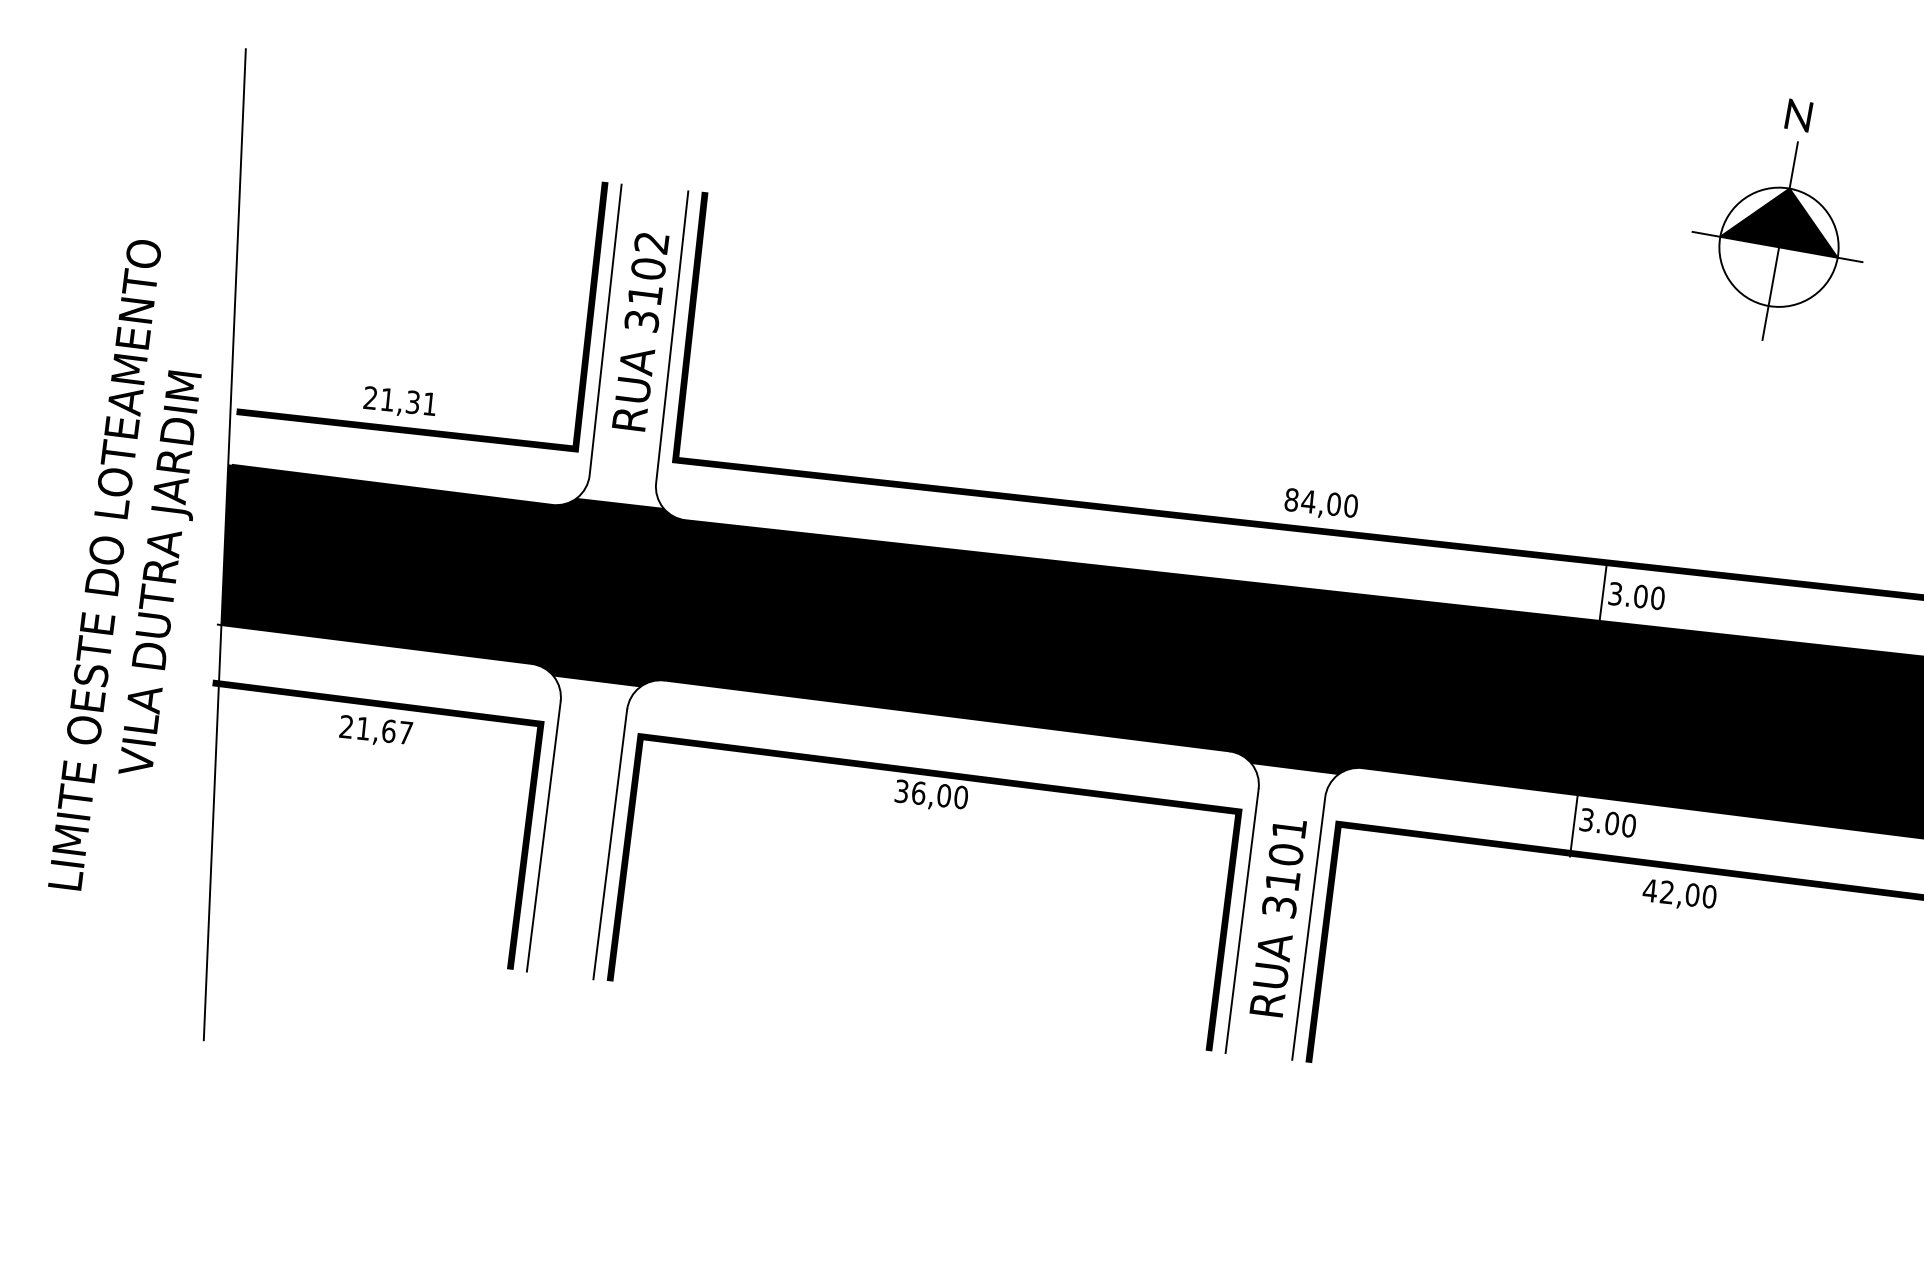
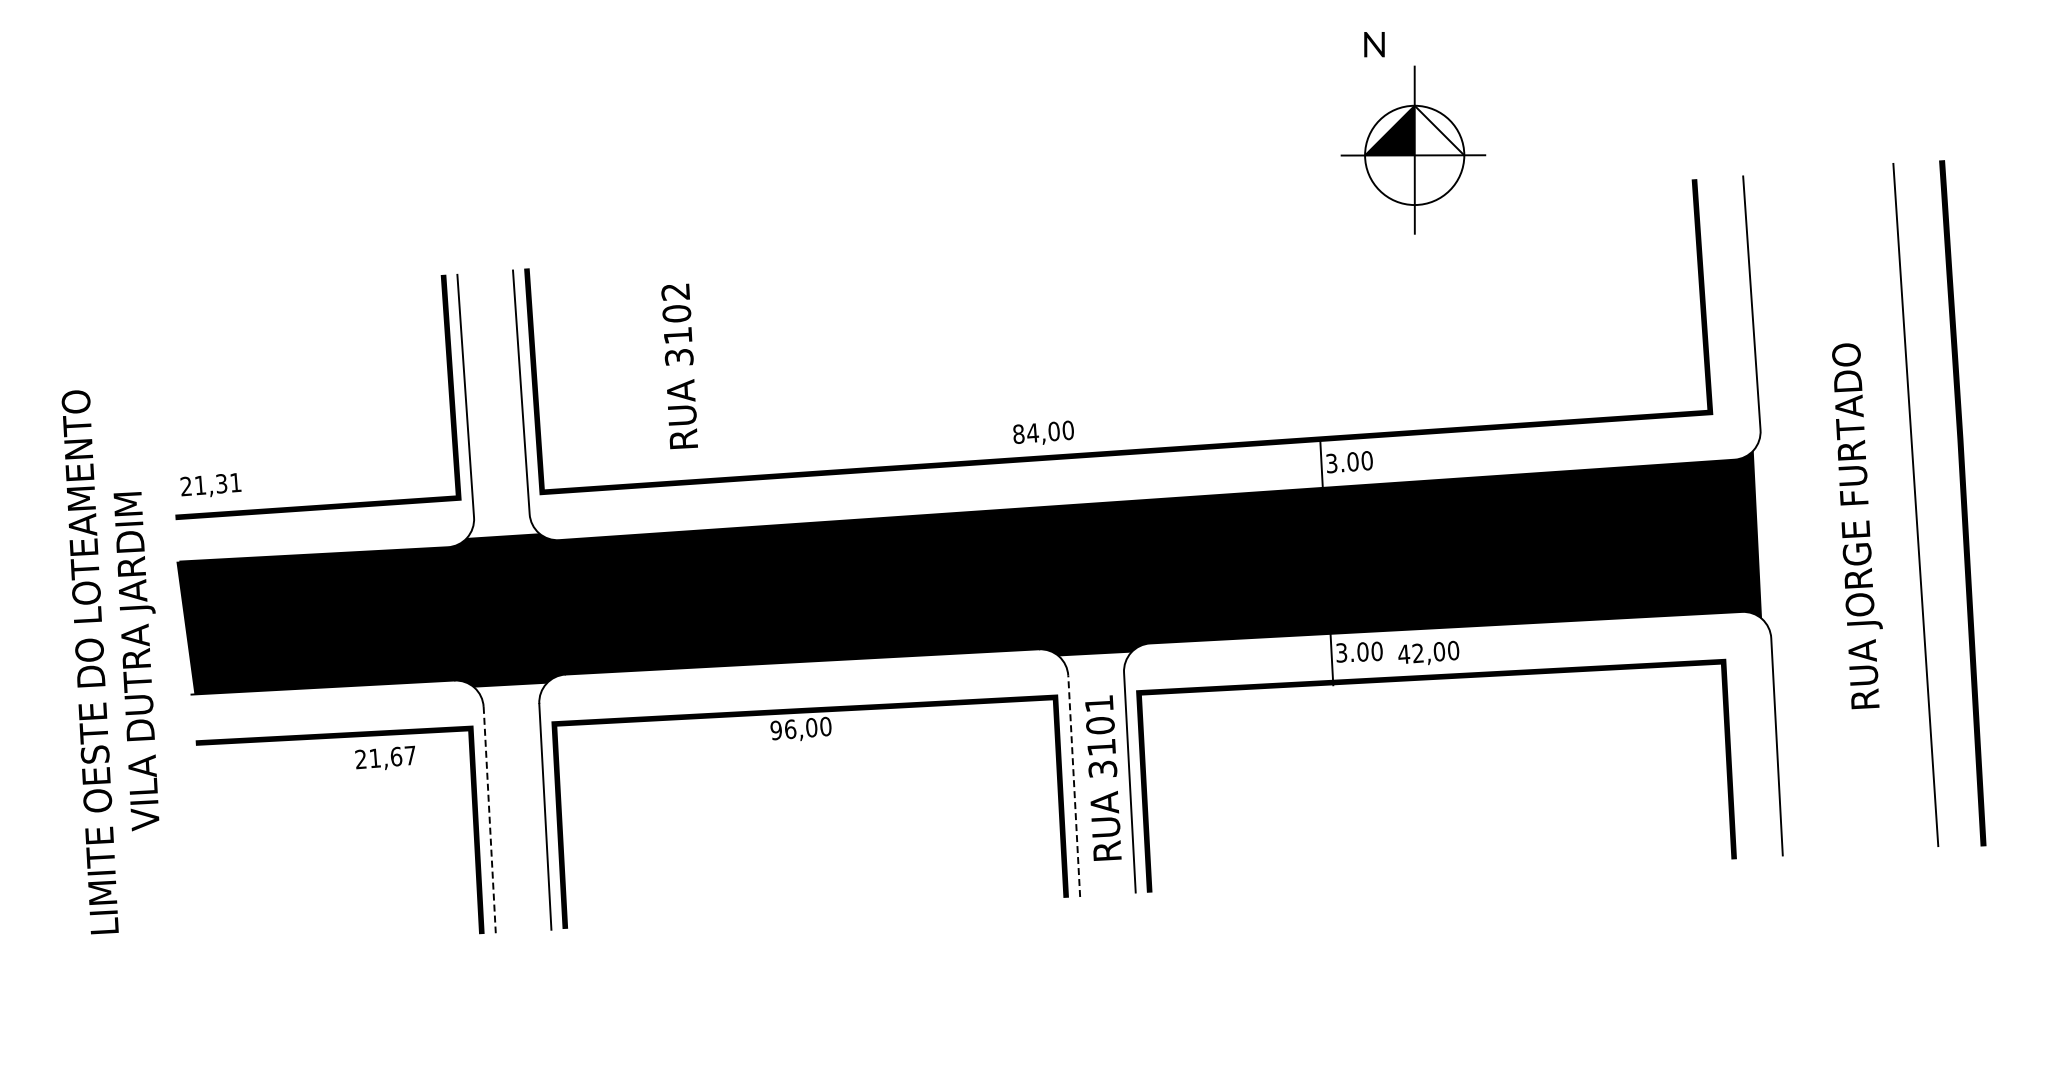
text: (1798, 115) -> (1374, 44), moved
fill: (1813, 223) -> (1439, 130), removed
text: (640, 331) -> (679, 366), moved
text: (399, 402) -> (210, 485), moved
text: (1321, 503) -> (1043, 432), moved
line: (224, 545) -> (185, 628), removed
text: (374, 729) -> (384, 757), moved
text: (900, 791) -> (775, 730), 36,00 -> 96,00
line: (543, 836) -> (489, 820), solid -> dashed
text: (1679, 893) -> (1428, 652), moved
line: (1242, 921) -> (1074, 786), solid -> dashed

